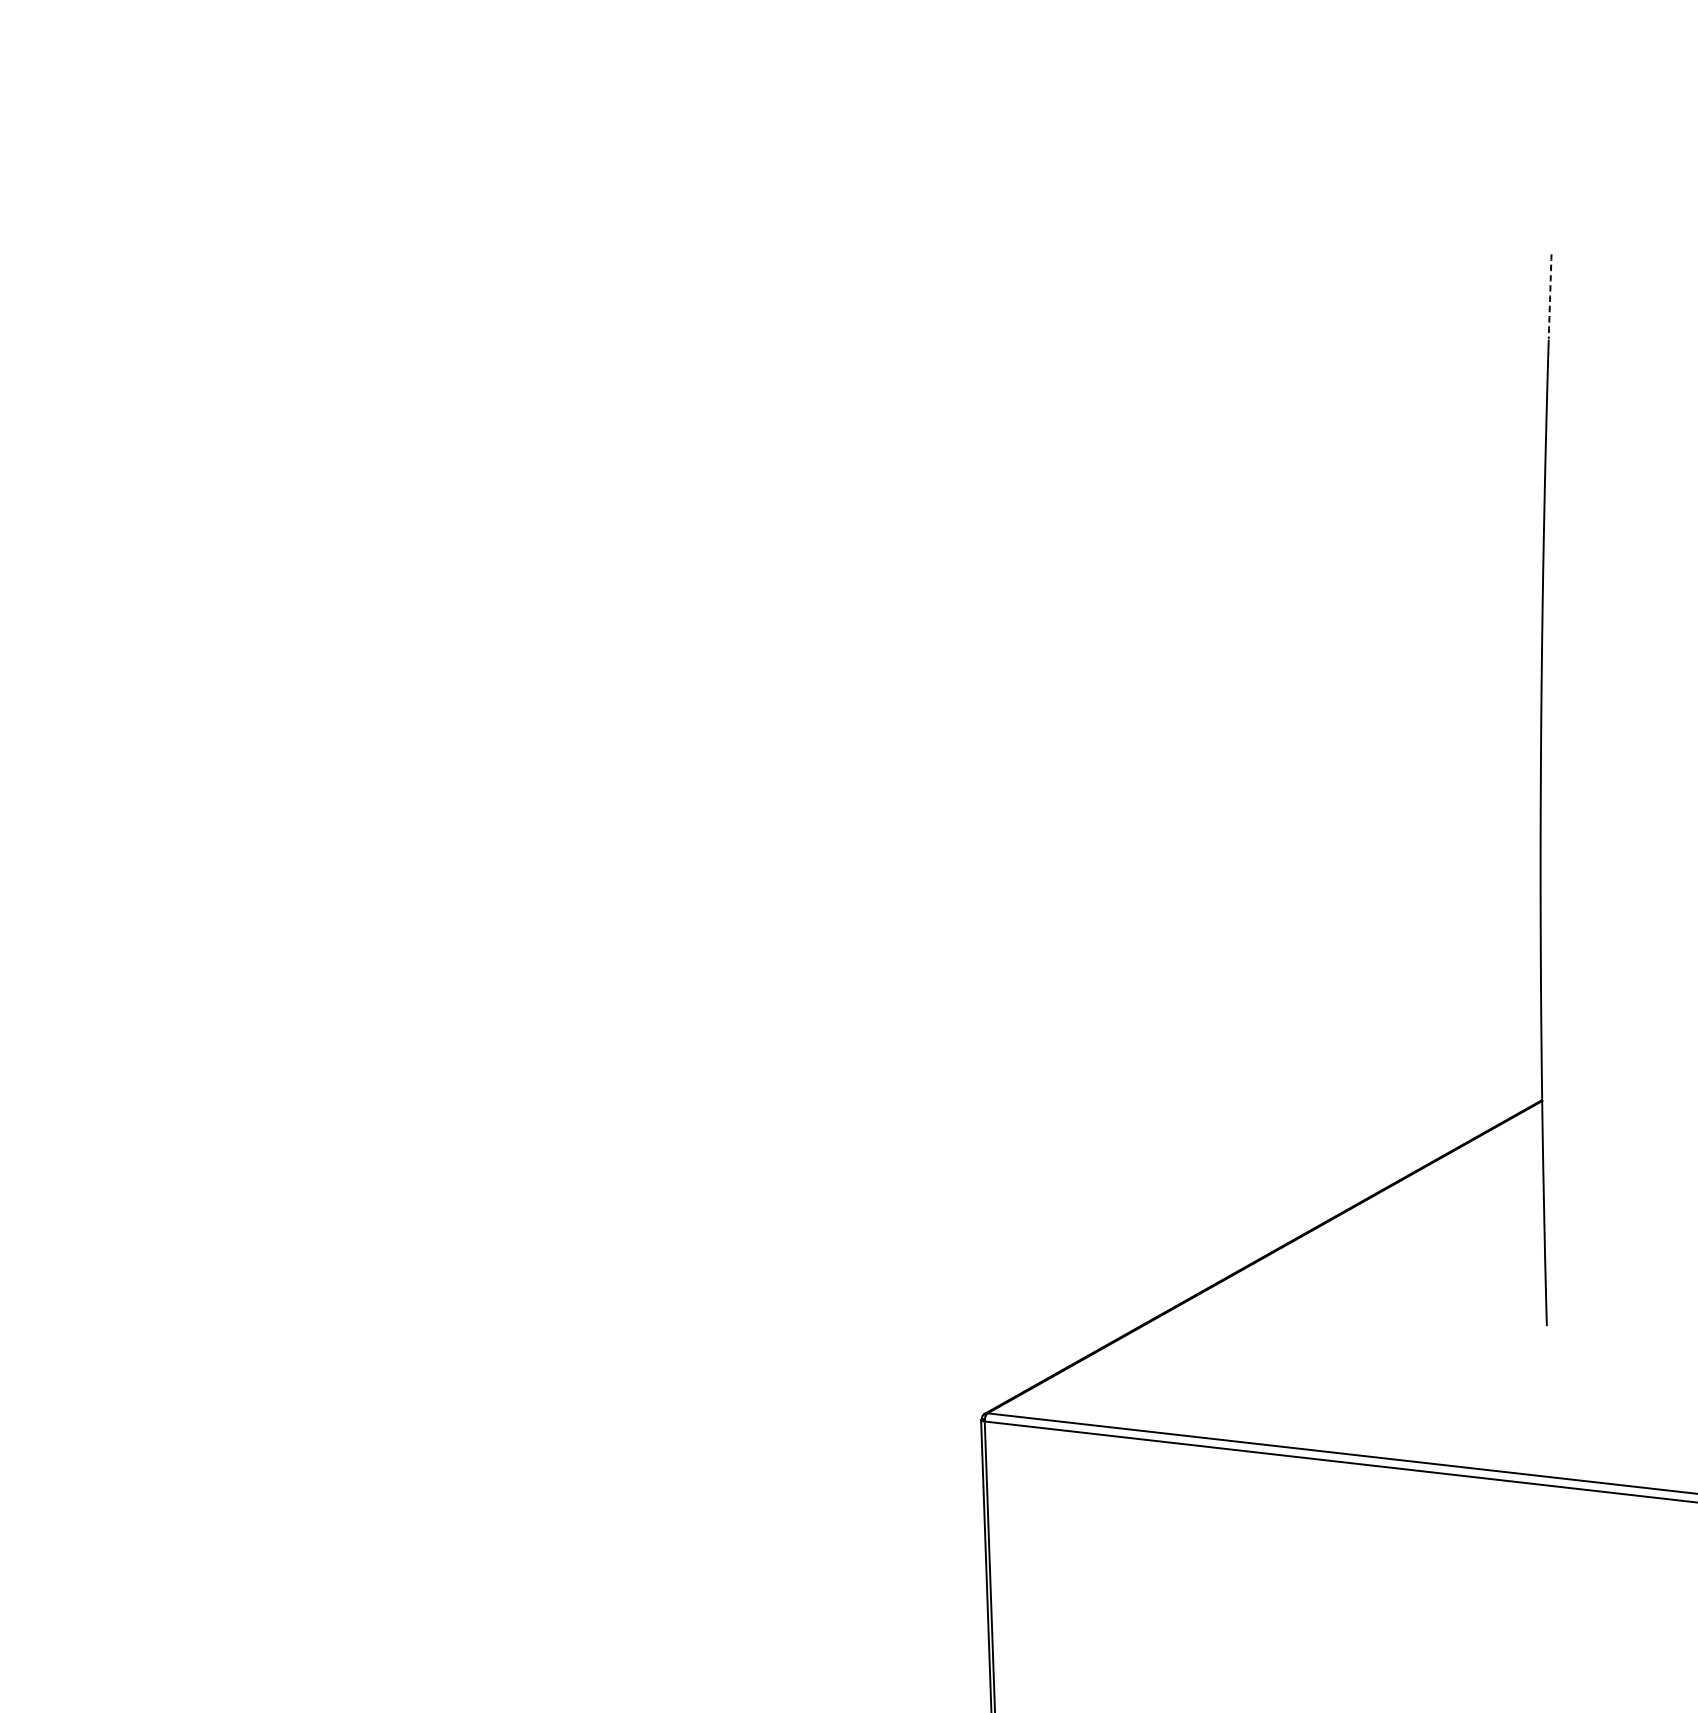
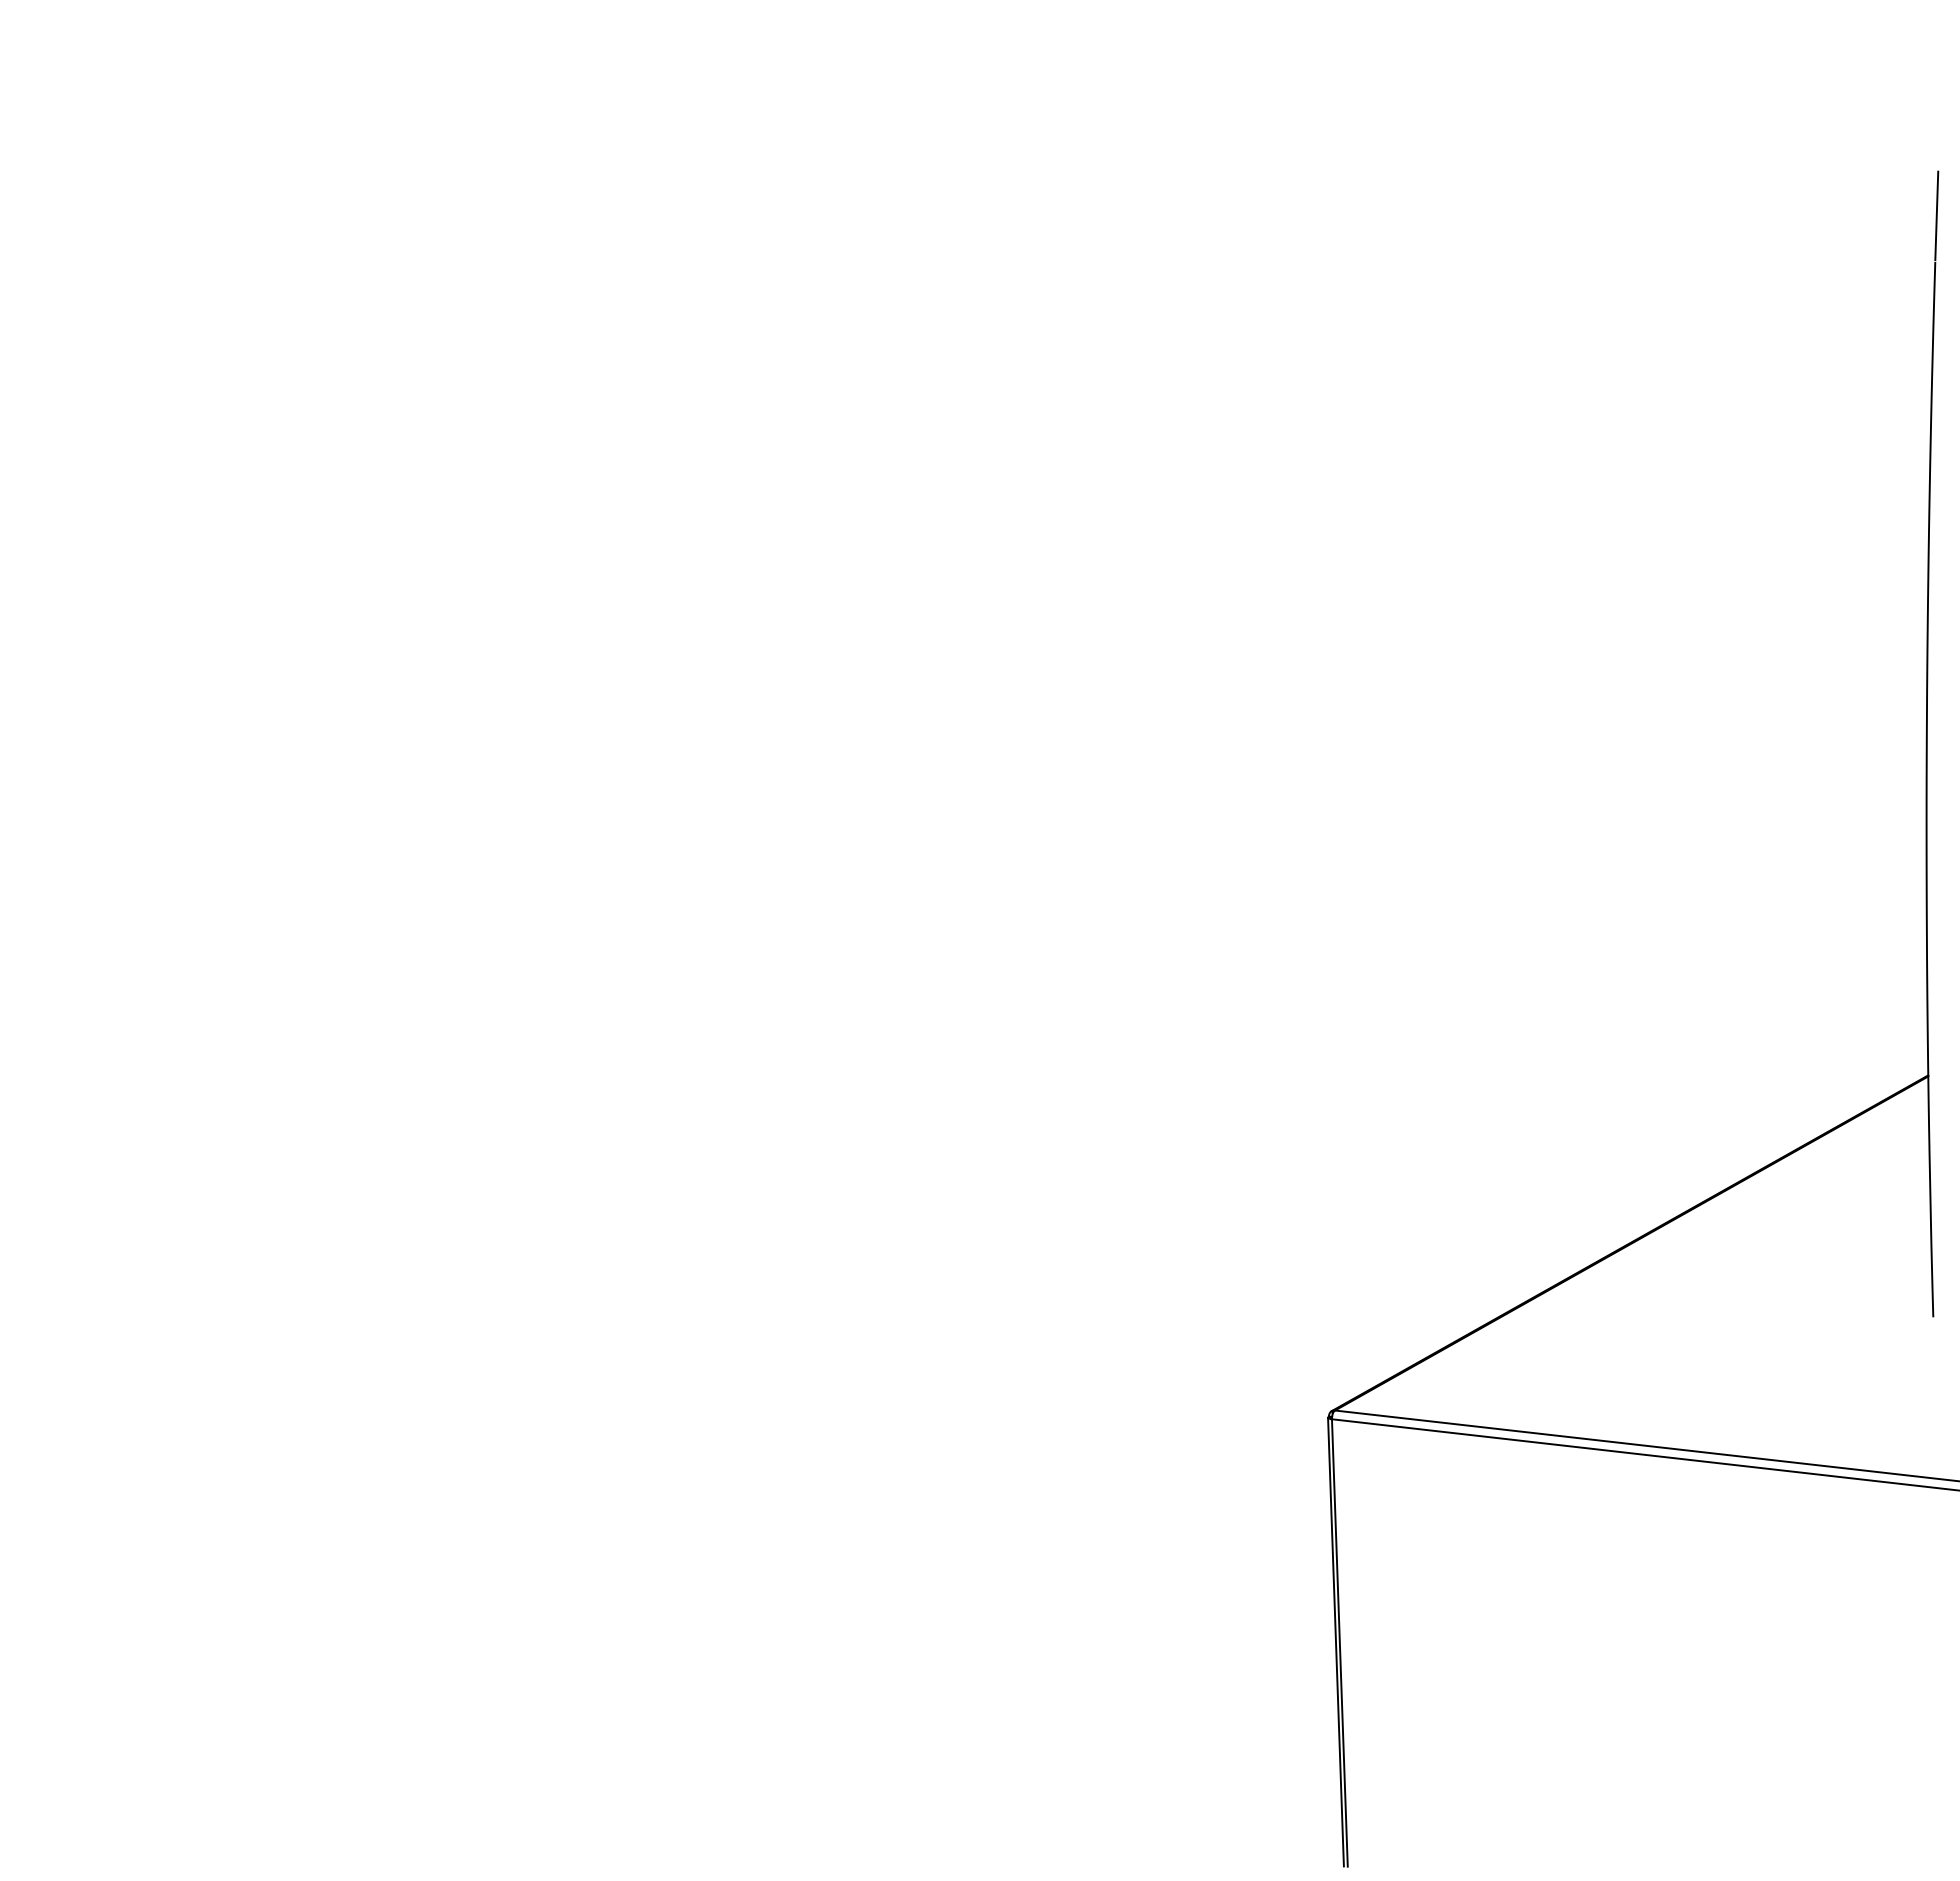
line: (1549, 296) -> (1936, 215), dashed -> solid

